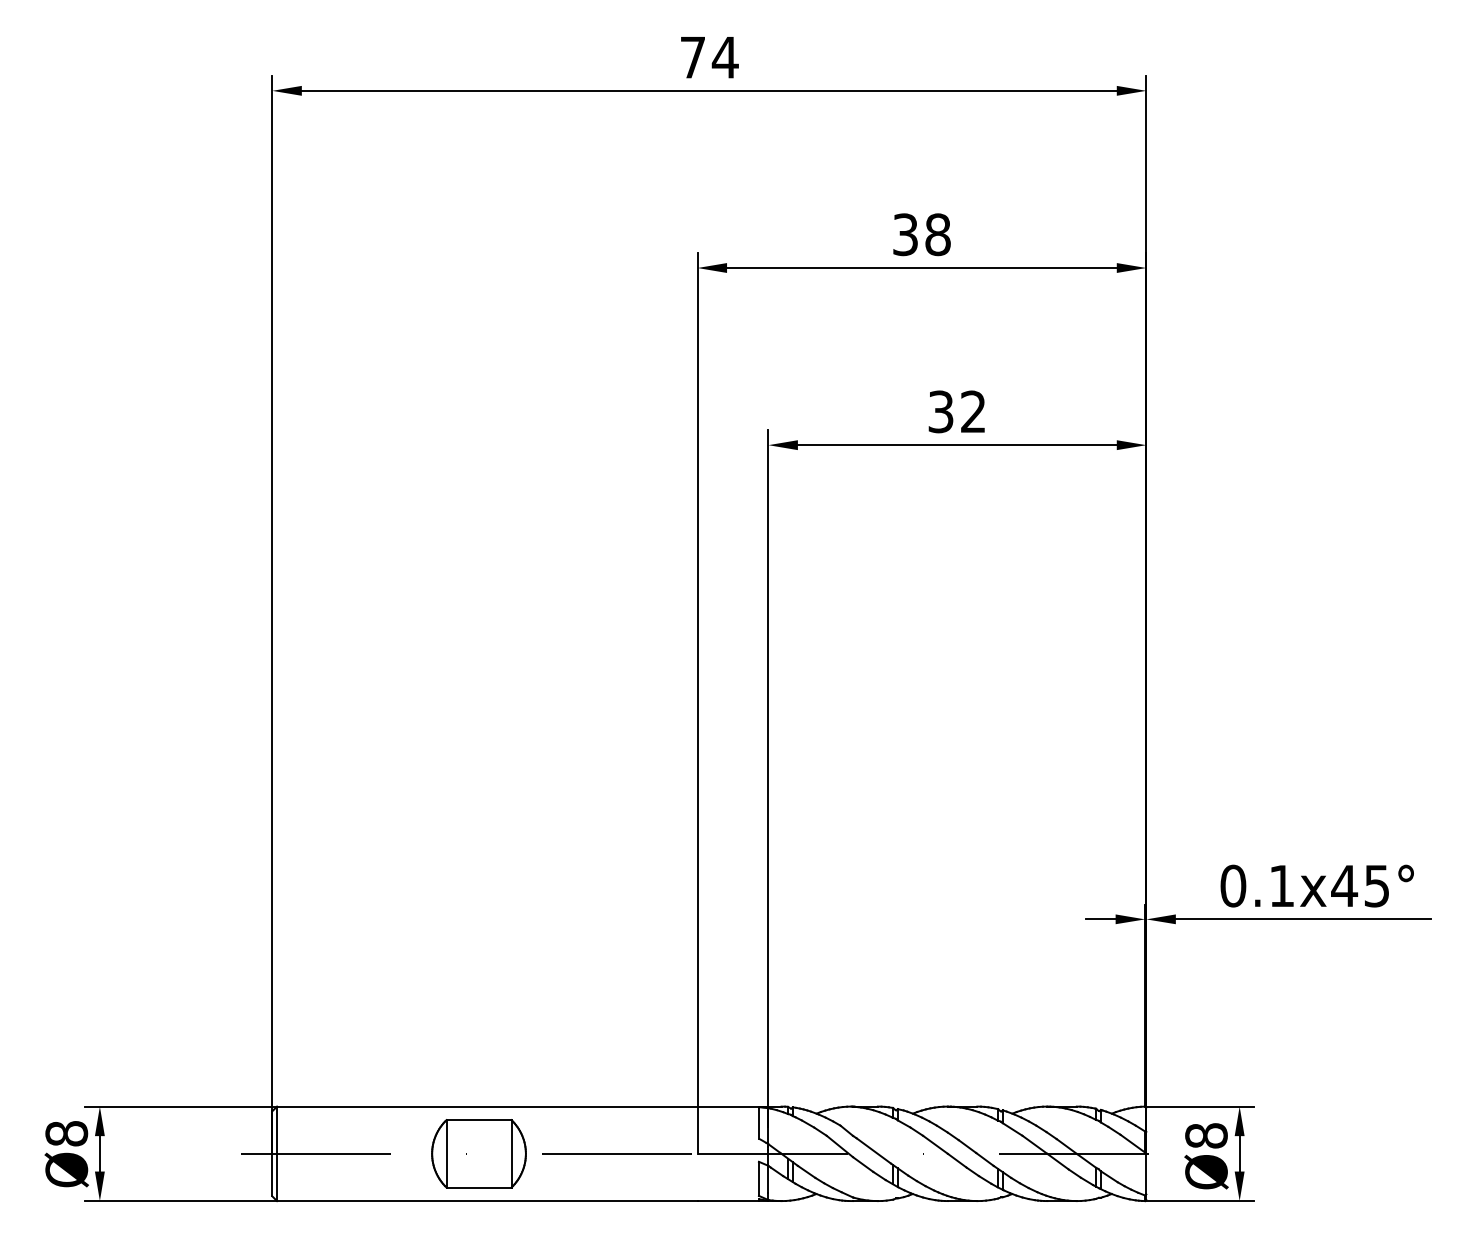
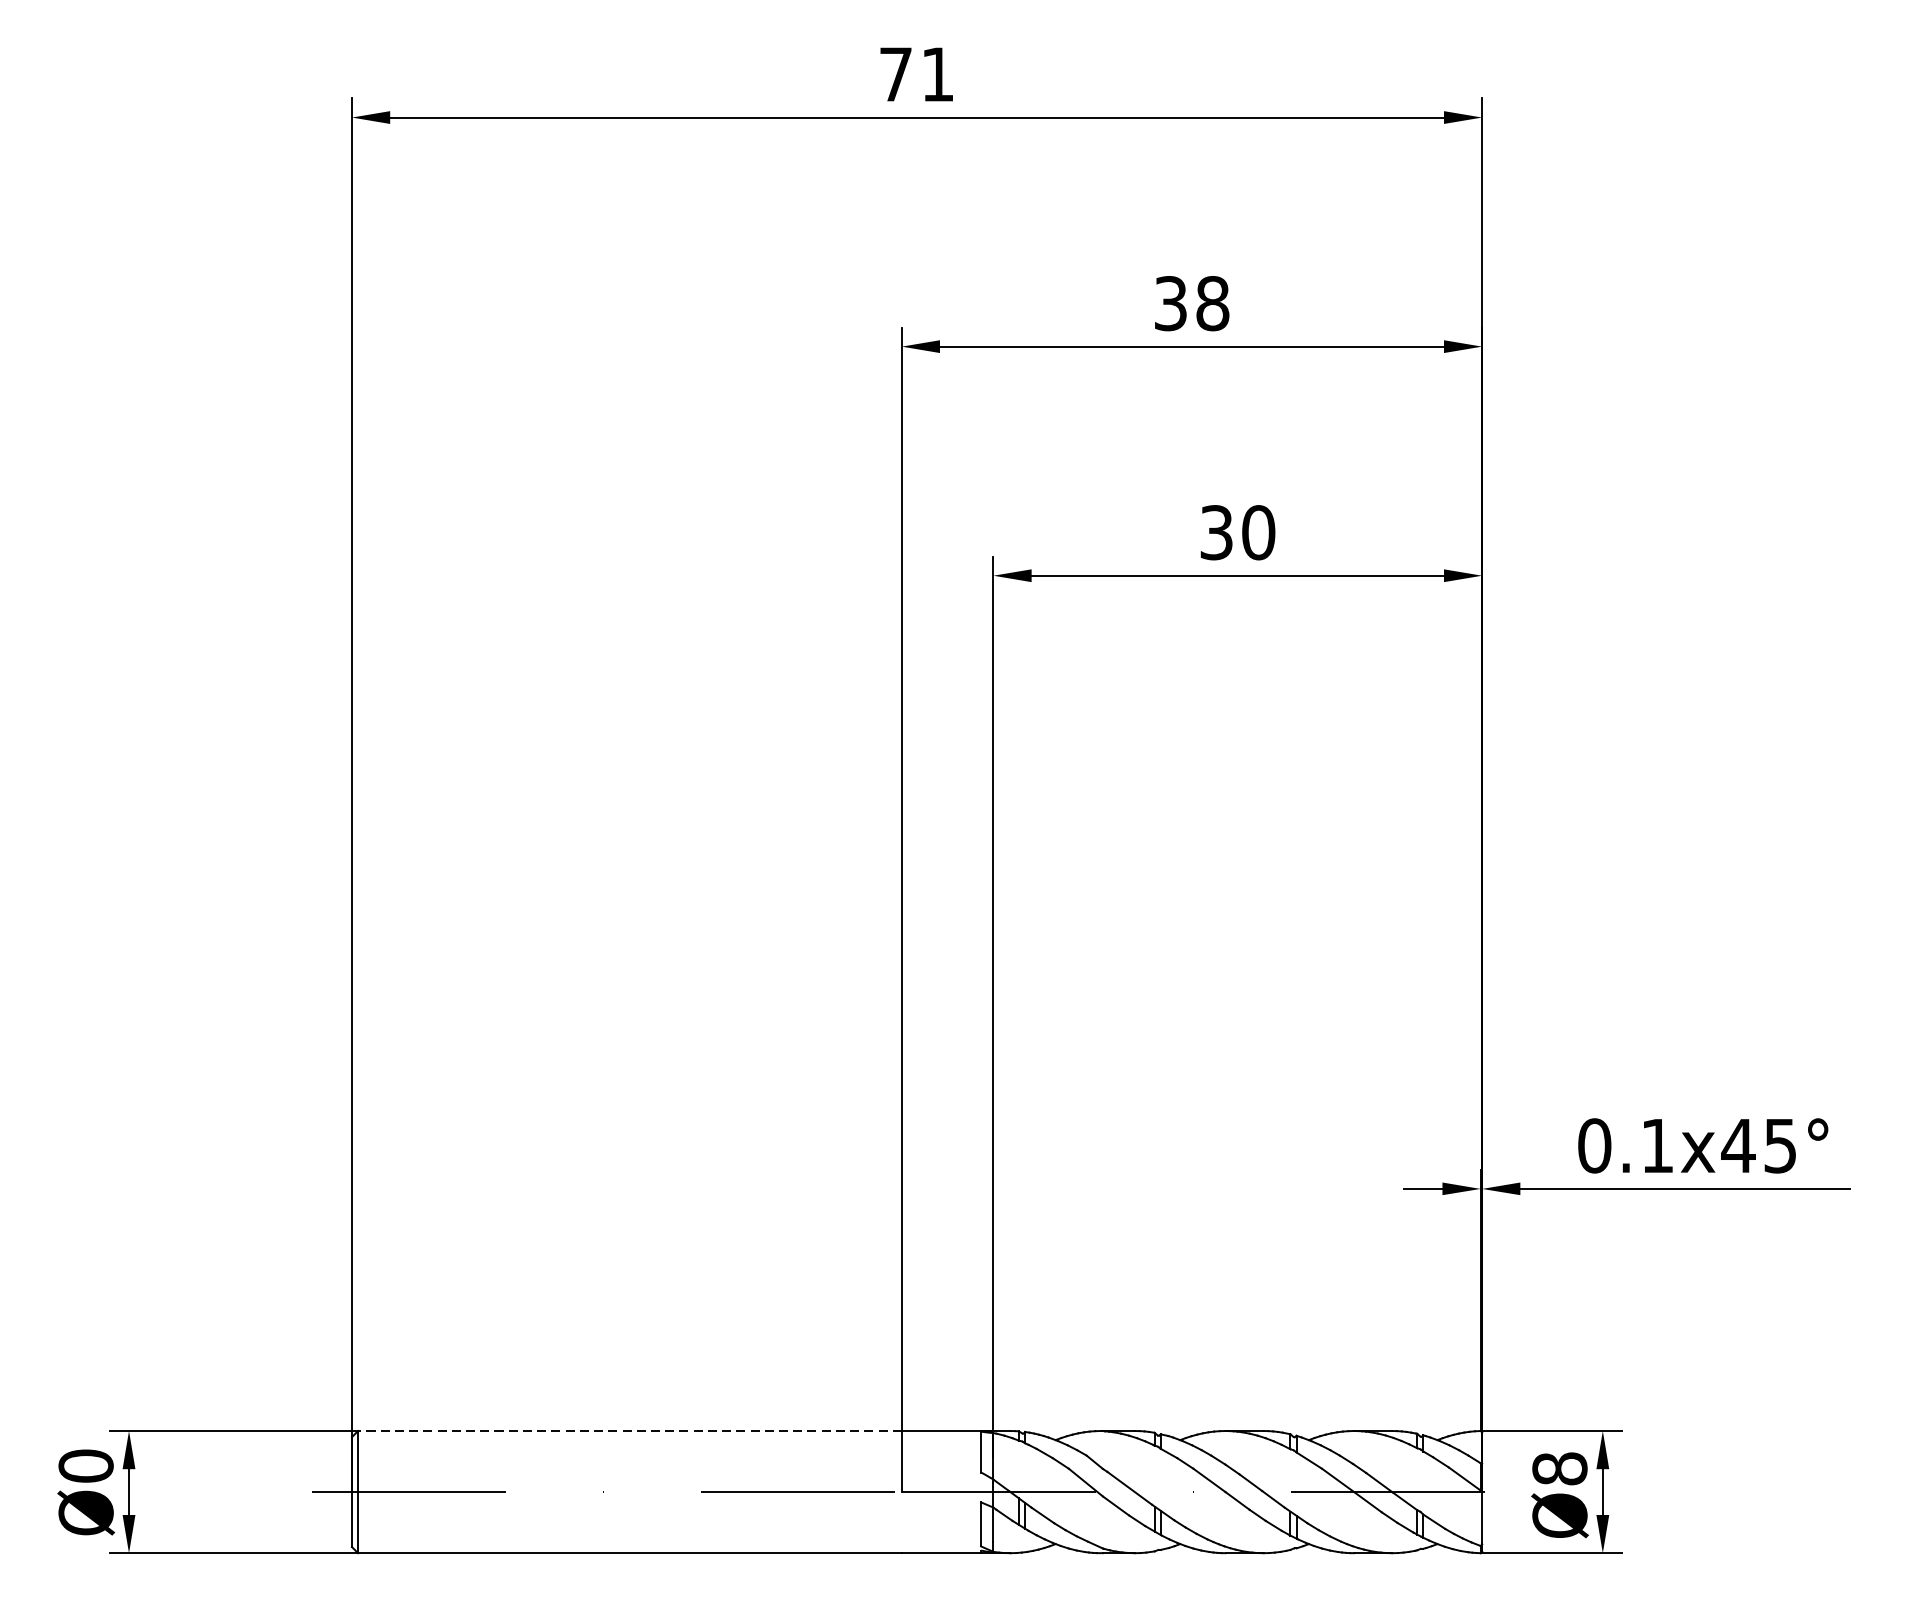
text: (724, 57) -> (936, 74), 74 -> 71
text: (973, 411) -> (1258, 532), 32 -> 30
line: (486, 1106) -> (628, 1430), solid -> dashed
text: (66, 1133) -> (85, 1465), Ø8 -> Ø0
part: (478, 1153) -> (618, 1491), removed

